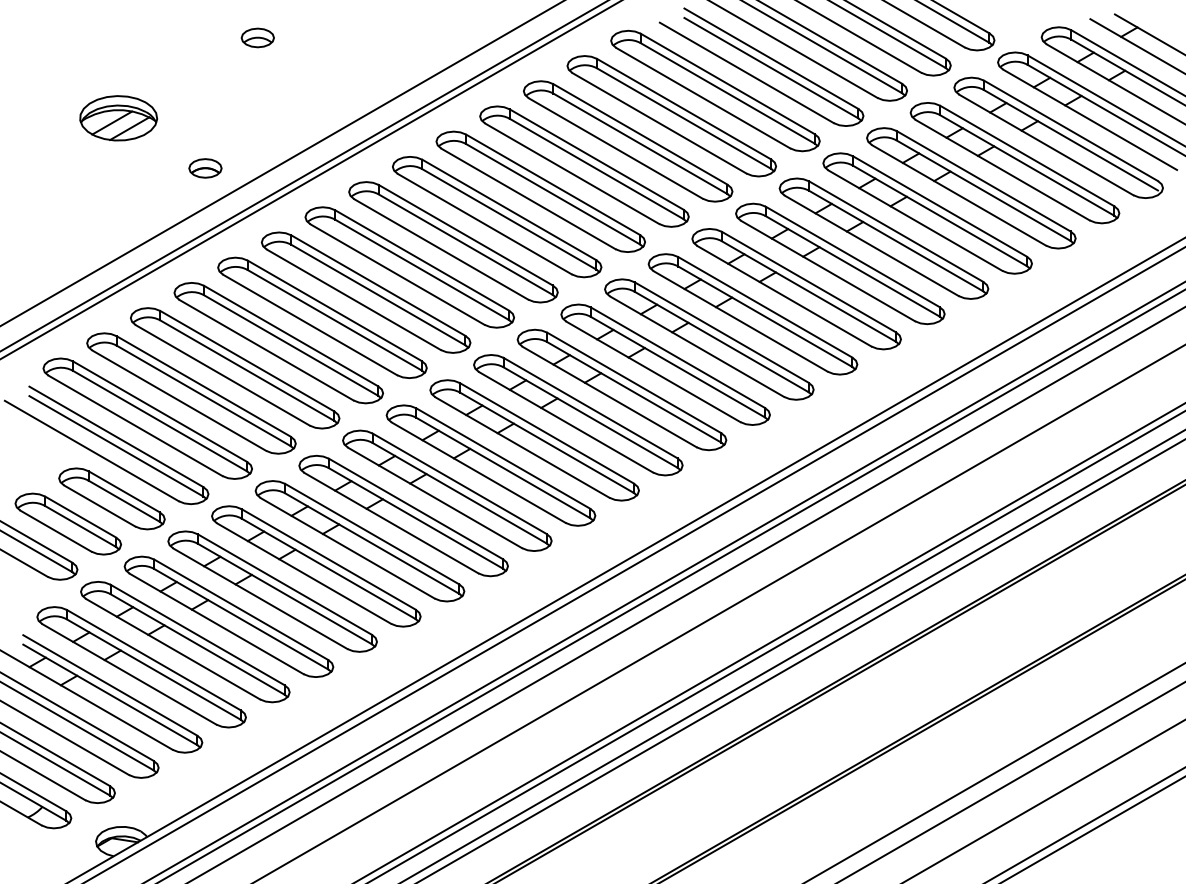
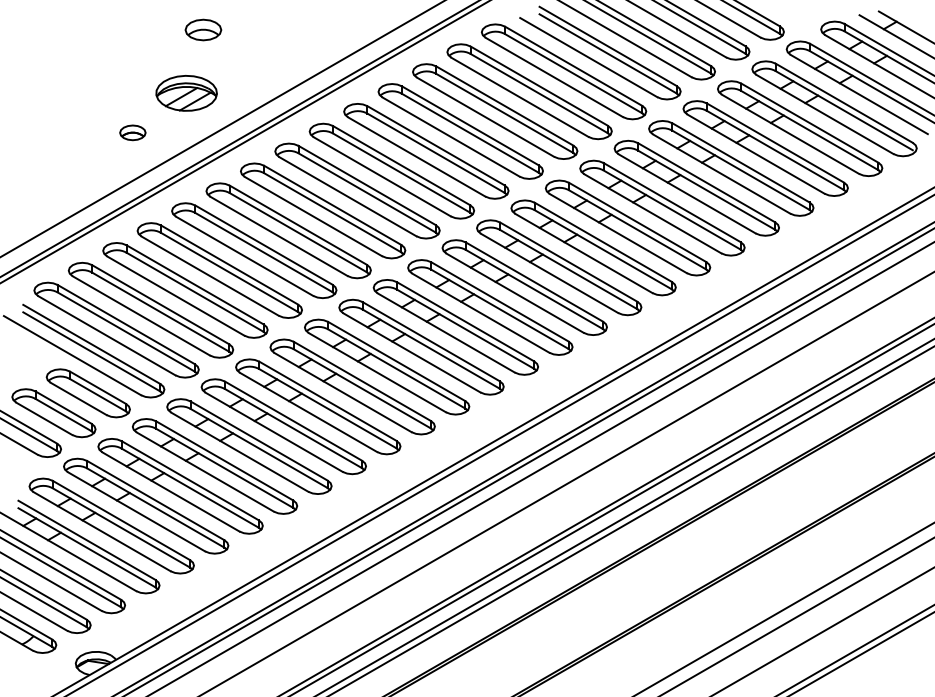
part: (257, 37) -> (203, 29), size x1.4
part: (118, 118) -> (186, 93), moved
part: (205, 168) -> (132, 132), moved

